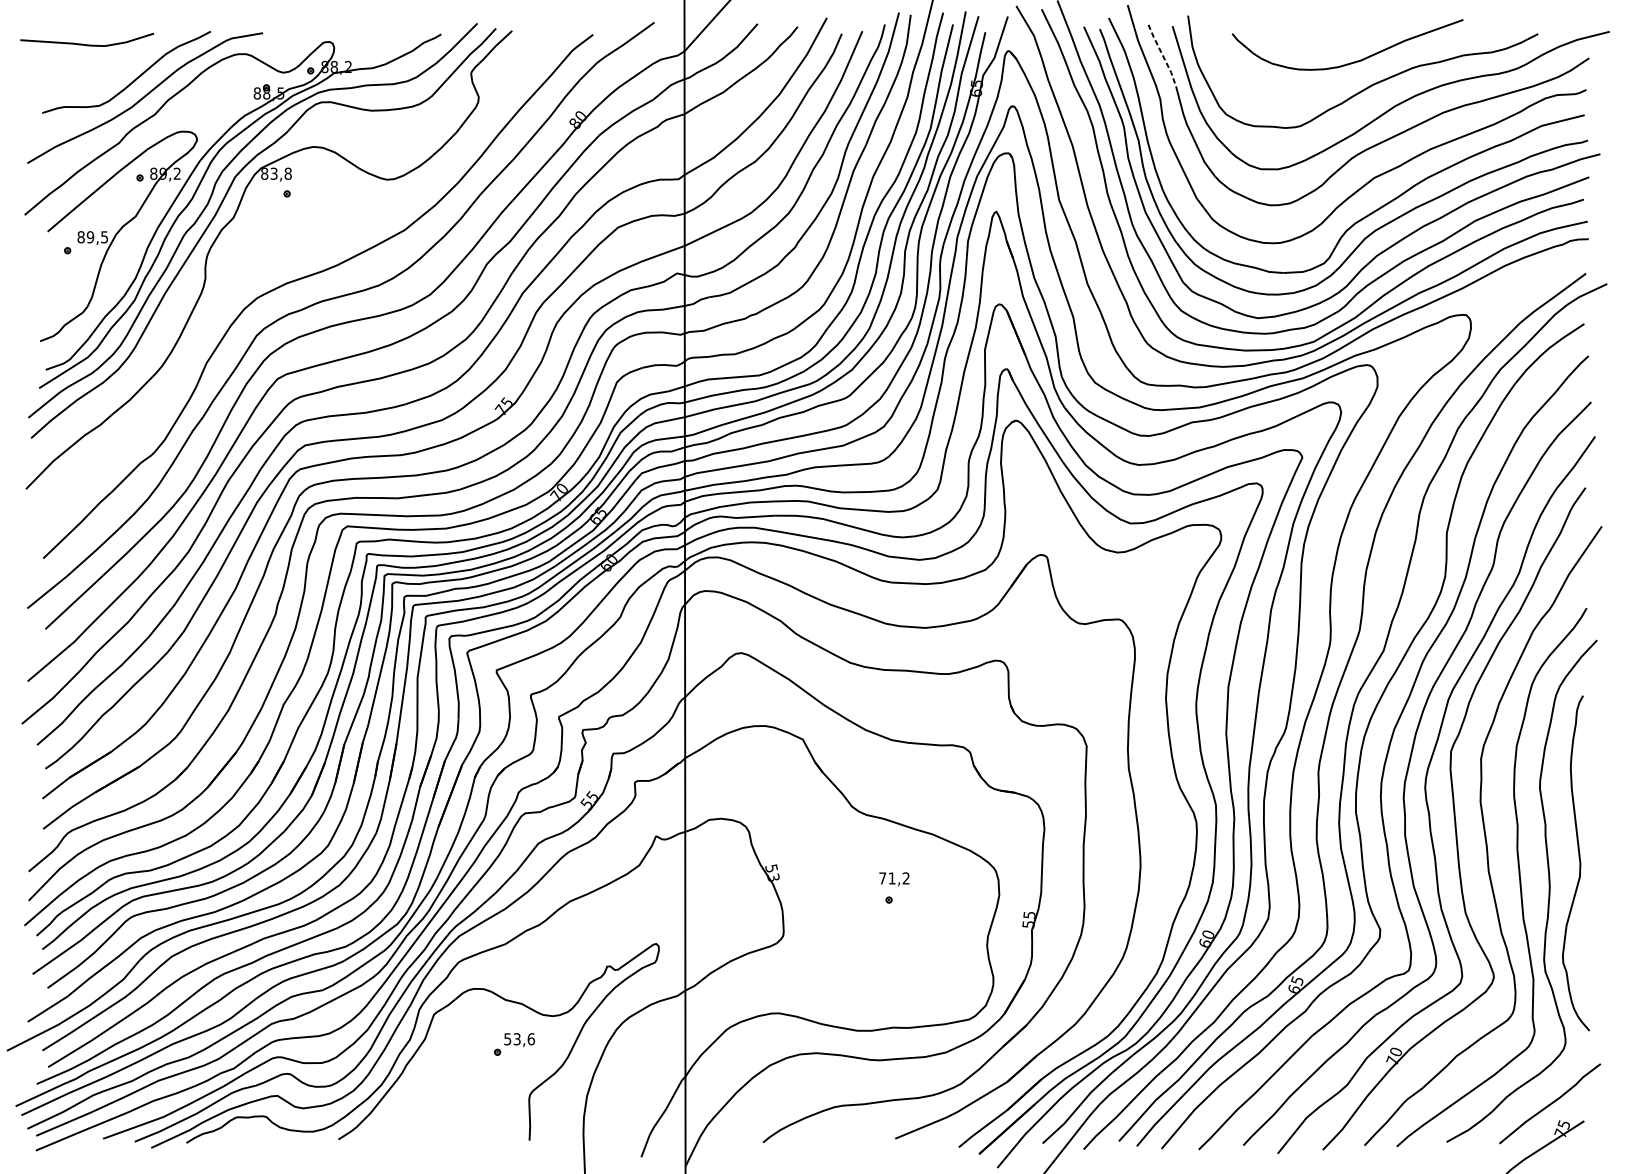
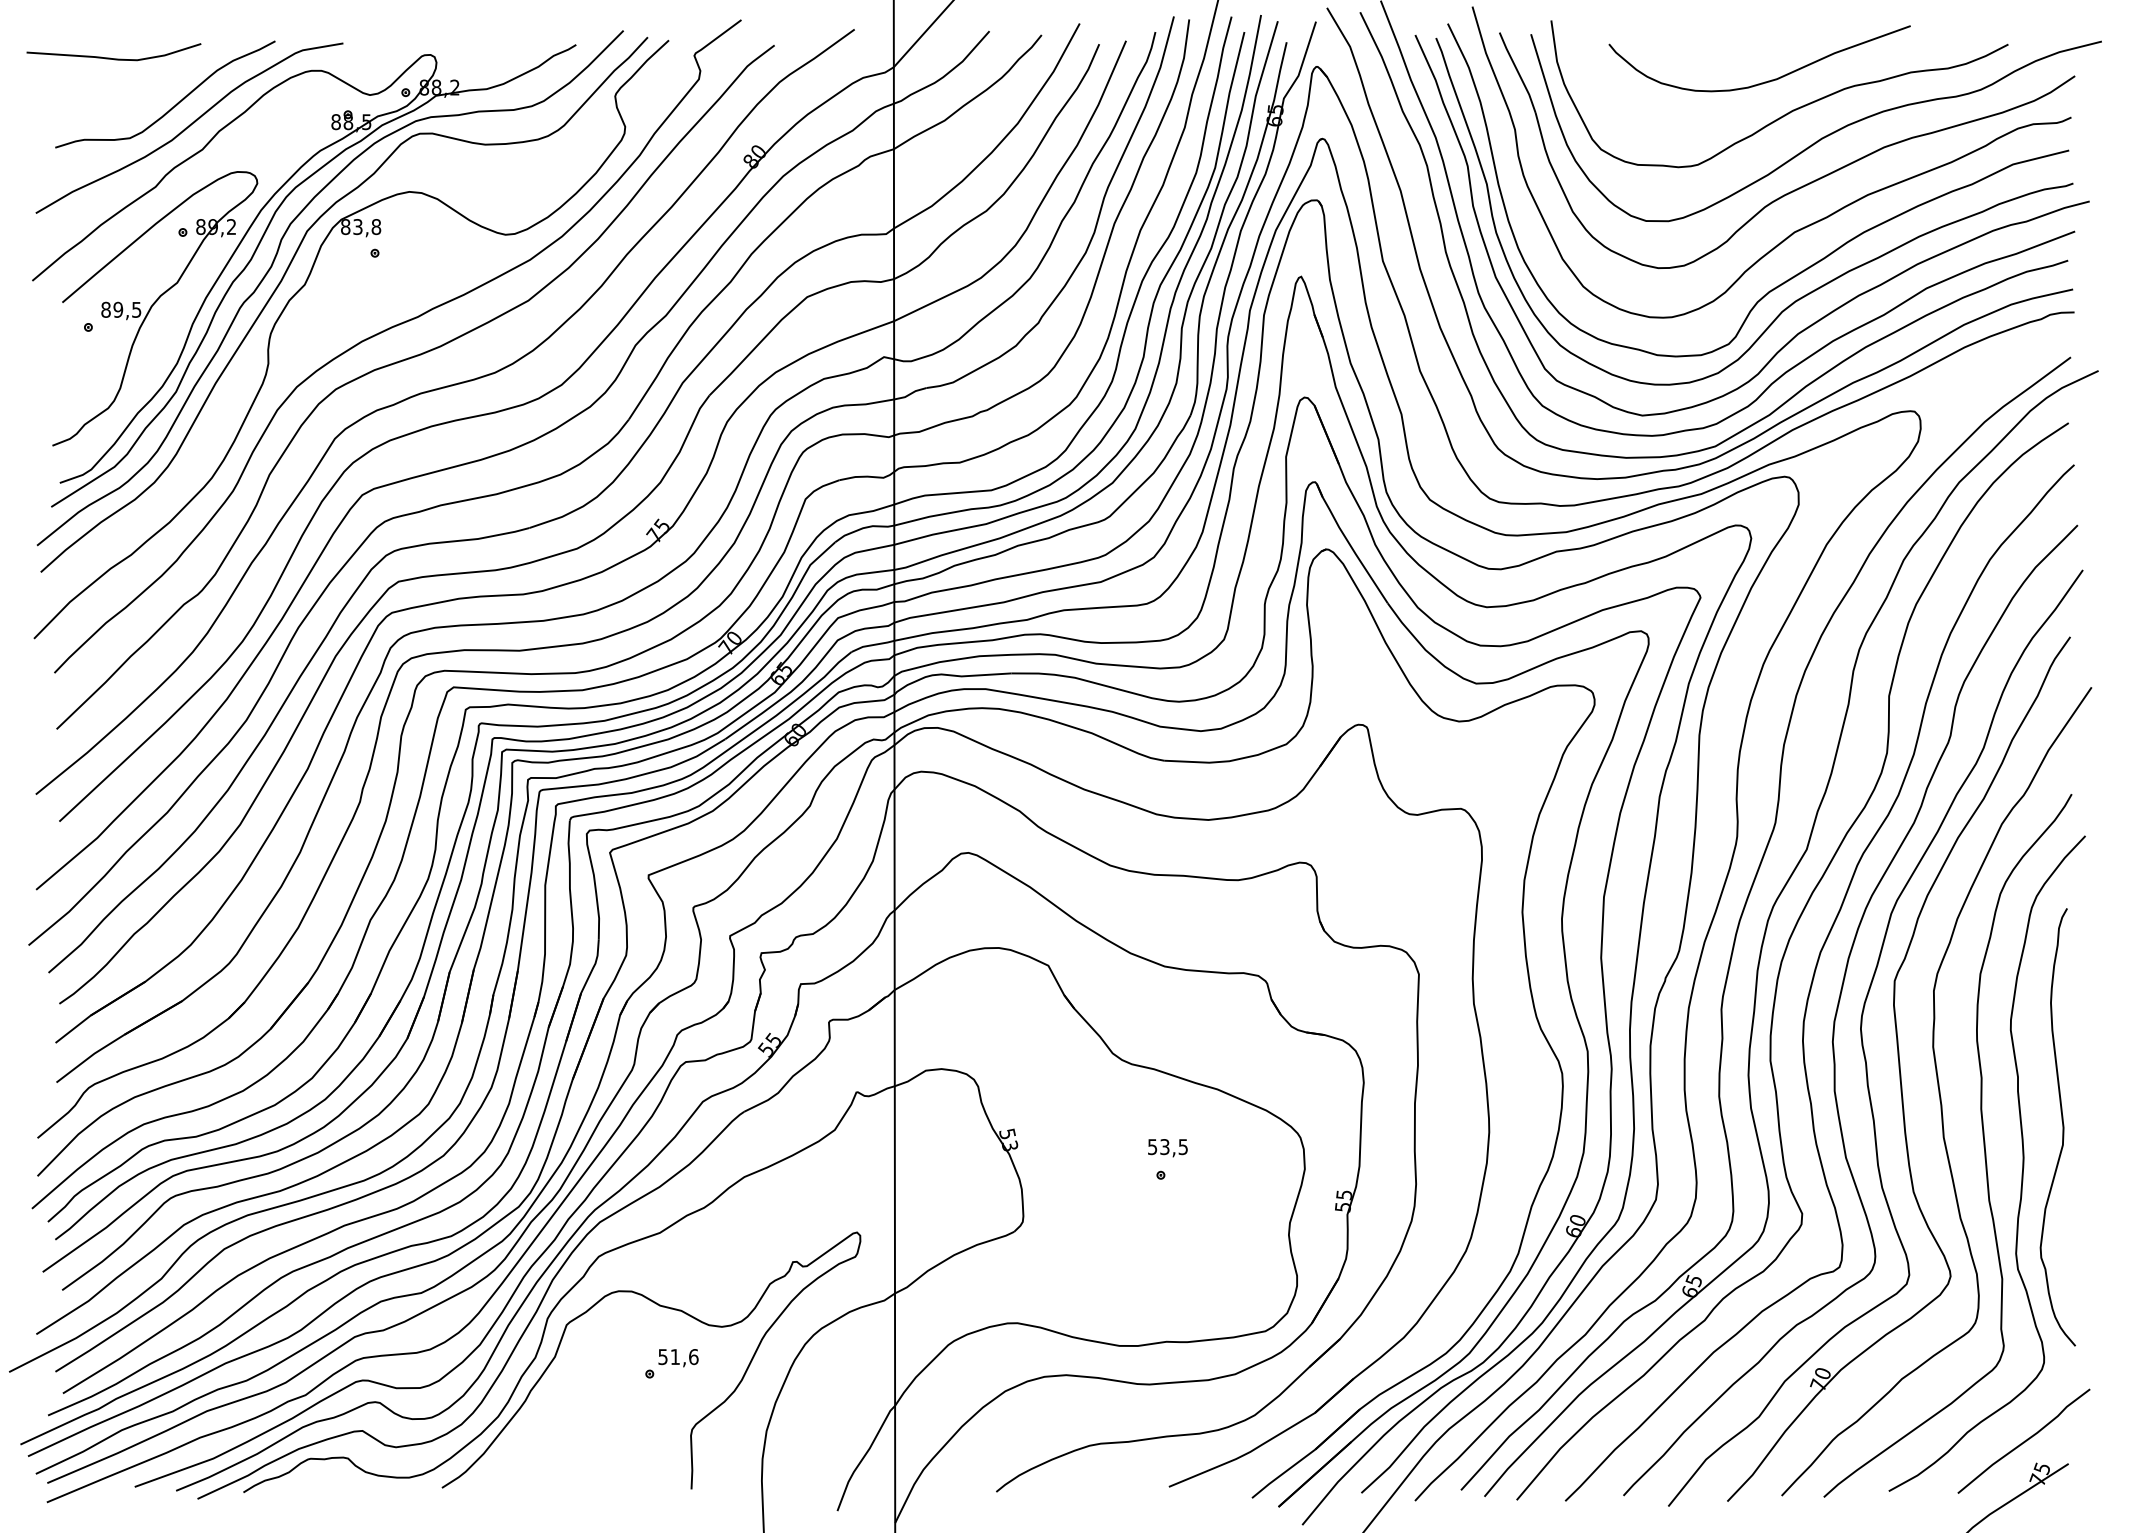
line: (1162, 55) -> (1518, 72), dashed -> solid
curve: (299, 252) -> (390, 329), added
text: (894, 878) -> (1167, 1147), 71,2 -> 53,5
text: (516, 1039) -> (674, 1357), 53,6 -> 51,6

